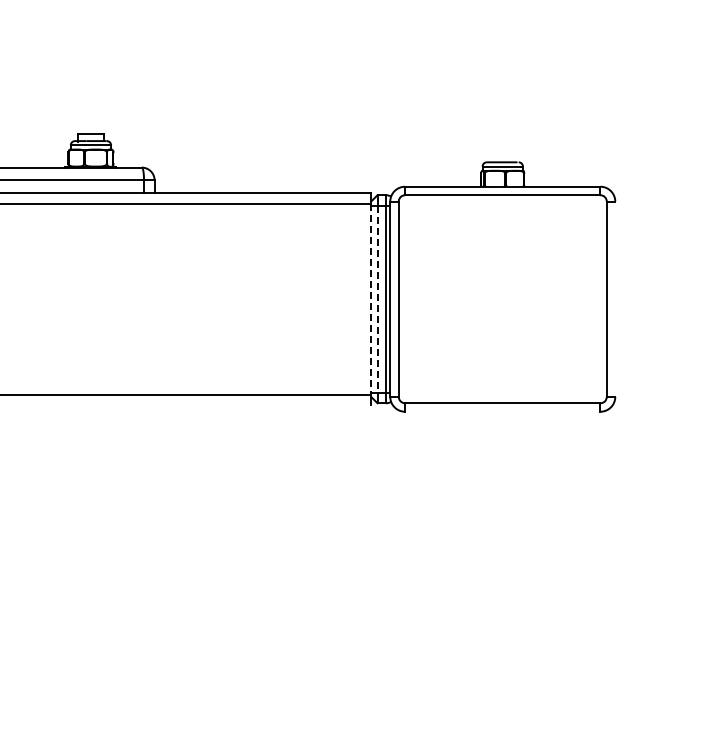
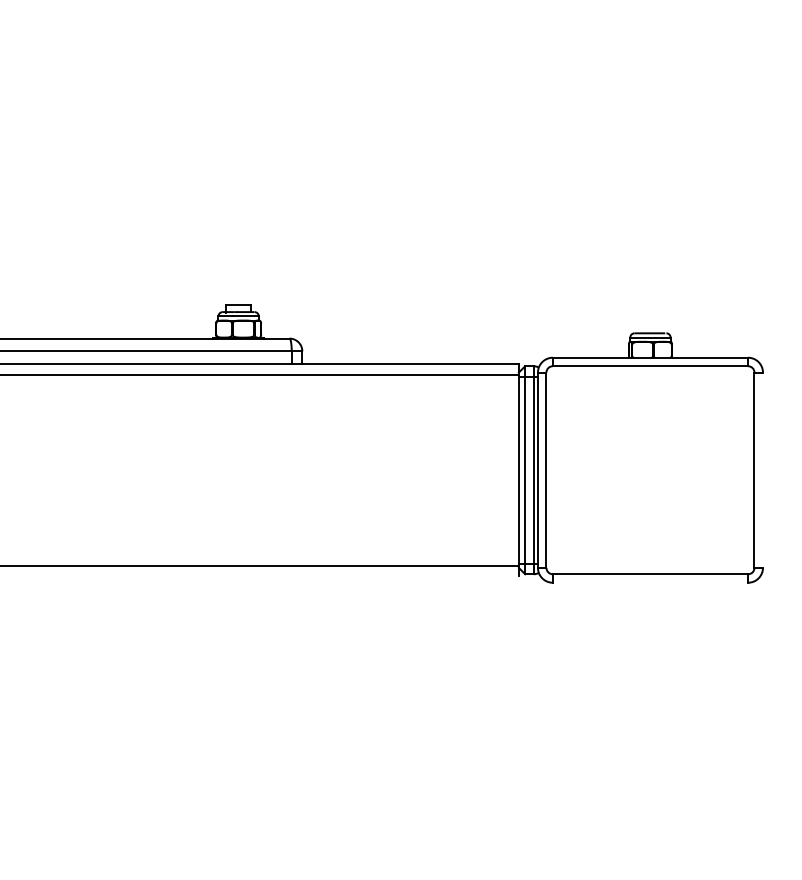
line: (370, 299) -> (518, 470), dashed -> solid
line: (377, 299) -> (525, 470), dashed -> solid

